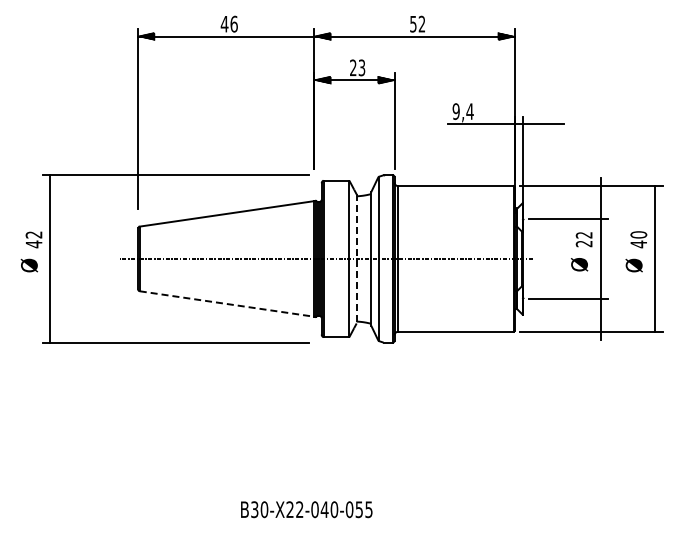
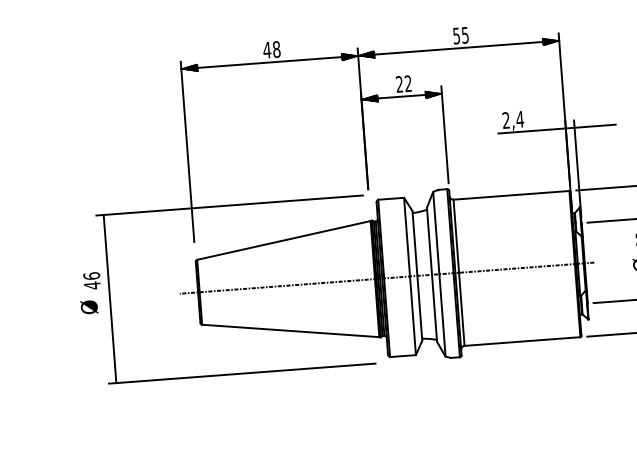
text: (233, 23) -> (275, 48), 46 -> 48
text: (421, 23) -> (464, 34), 52 -> 55
hatch: (306, 36) -> (350, 56), added
text: (361, 68) -> (407, 84), 23 -> 22
text: (455, 111) -> (505, 120), 9,4 -> 2,4
text: (33, 234) -> (91, 275), 42 -> 46
line: (356, 258) -> (417, 275), dashed -> solid
line: (227, 304) -> (291, 331), dashed -> solid

